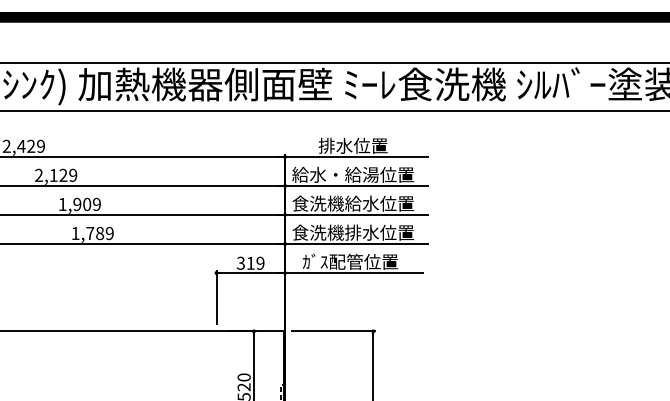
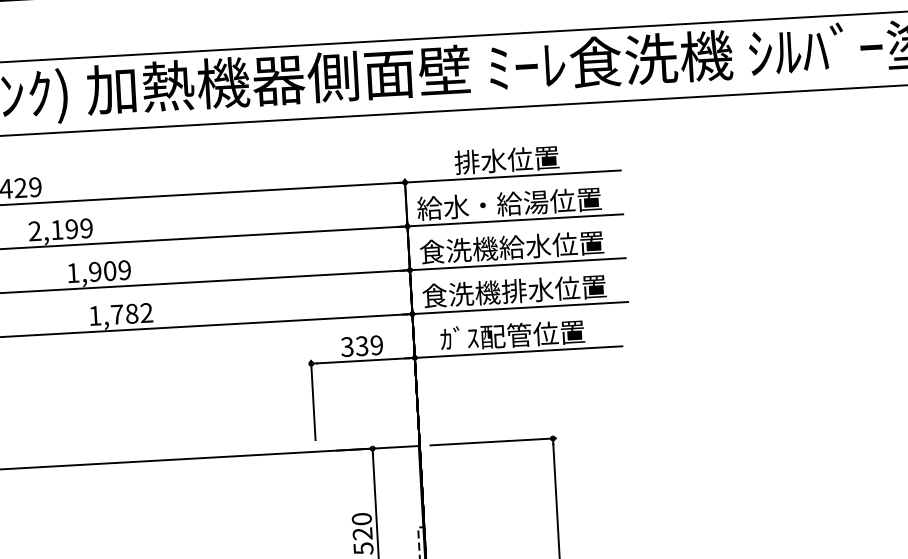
text: (63, 175) -> (71, 229), 2,129 -> 2,199
text: (109, 233) -> (146, 313), 1,789 -> 1,782
text: (250, 262) -> (361, 344), 319 -> 339

